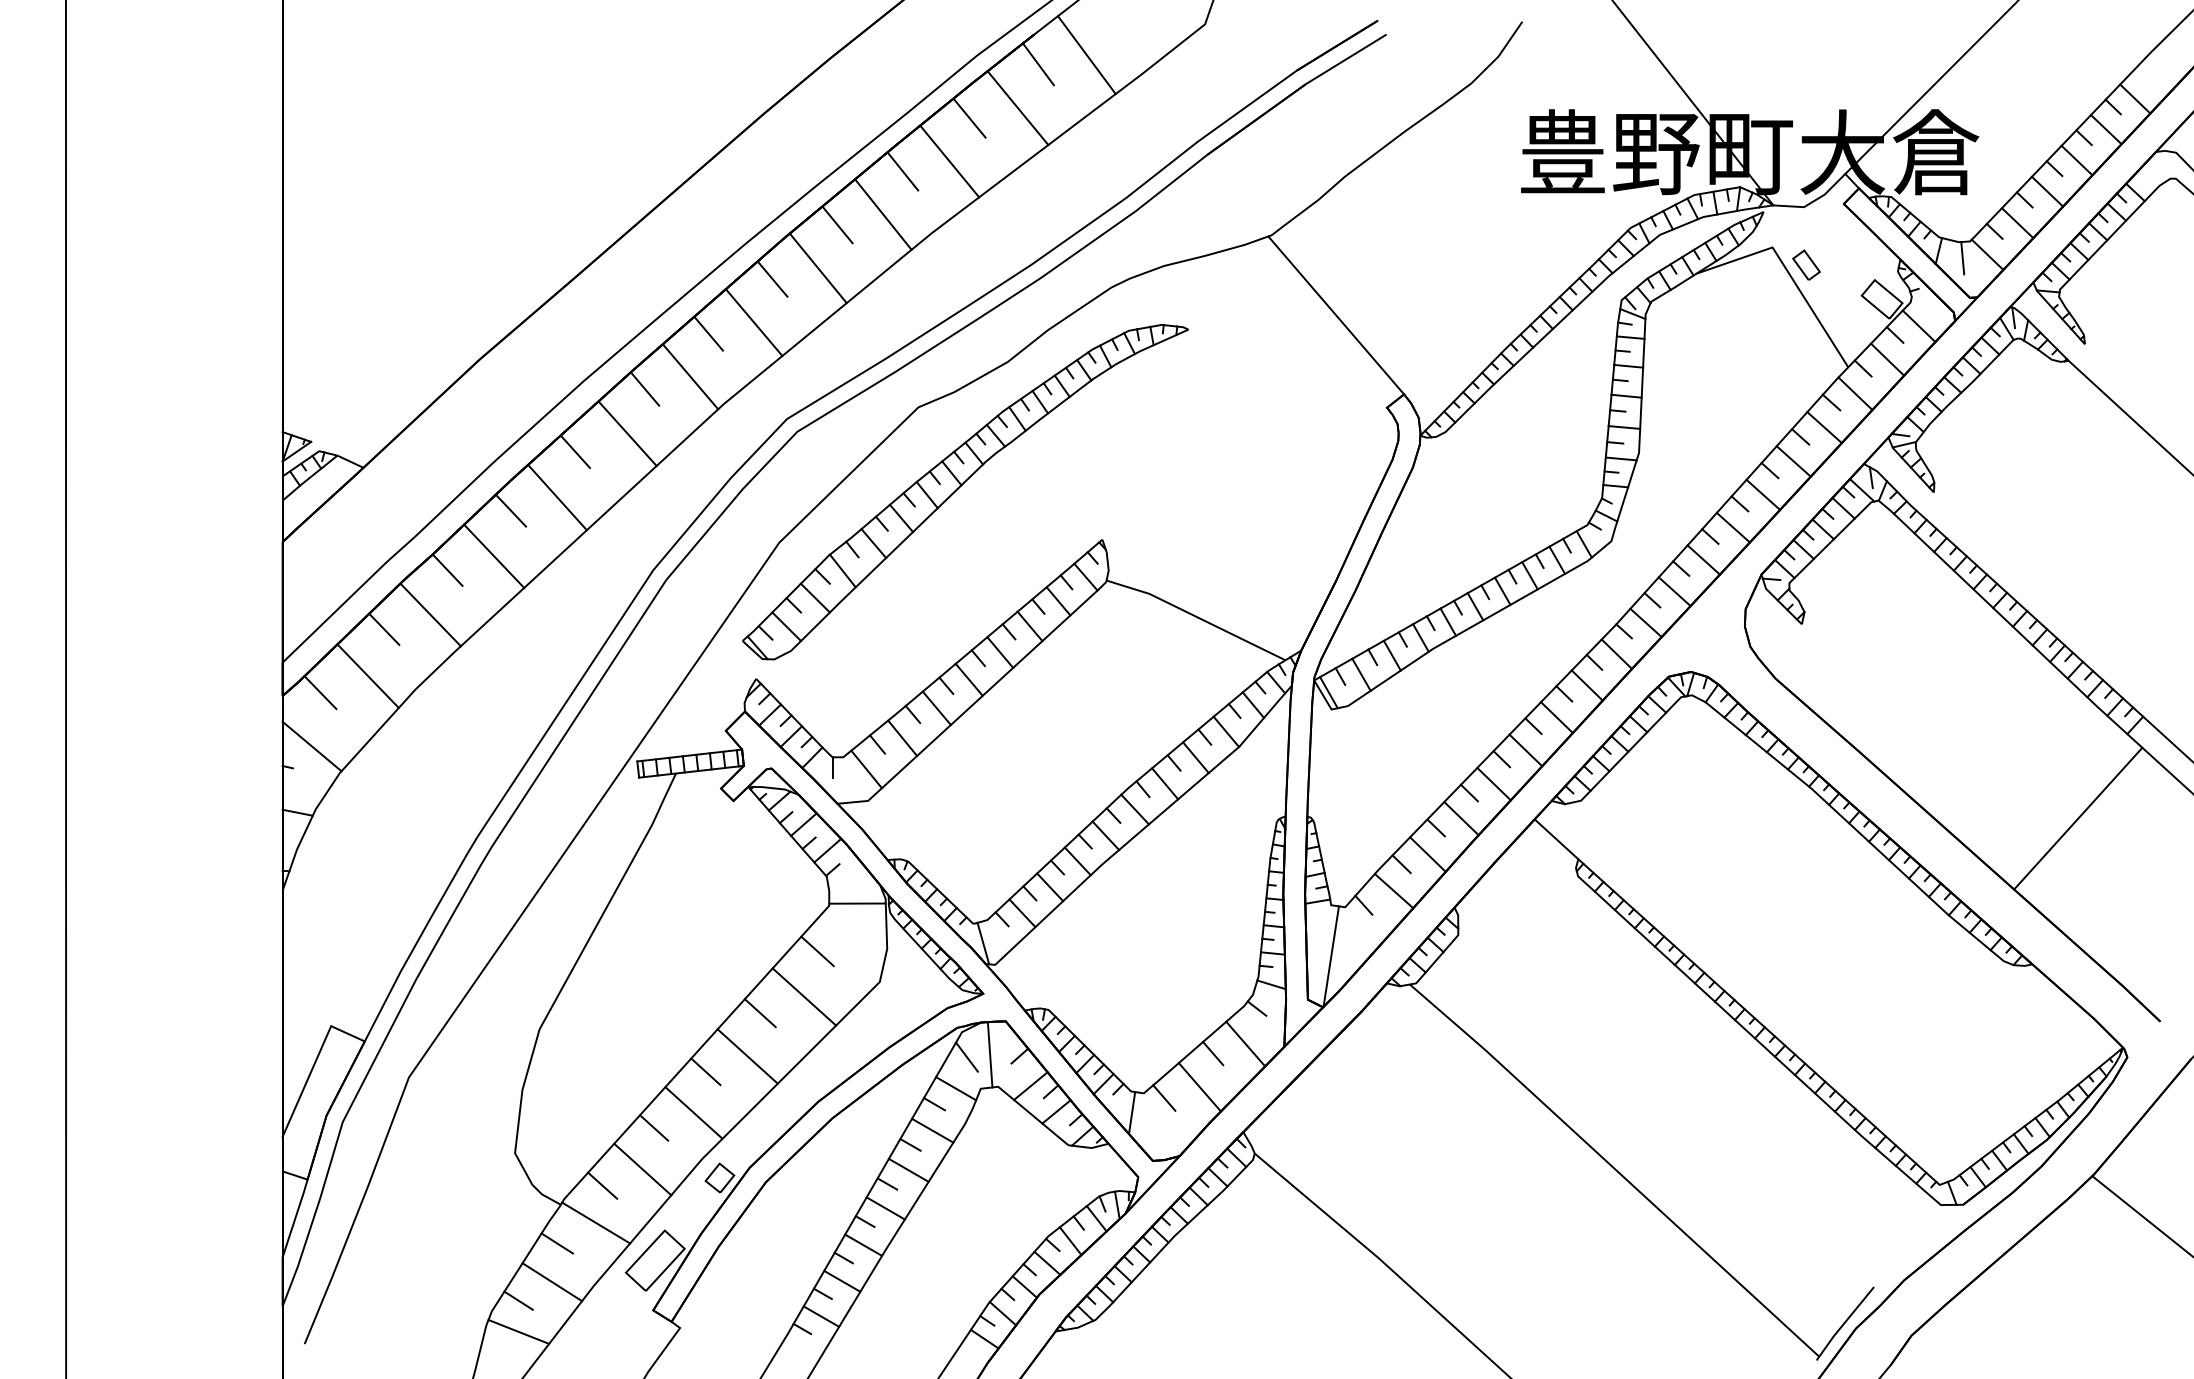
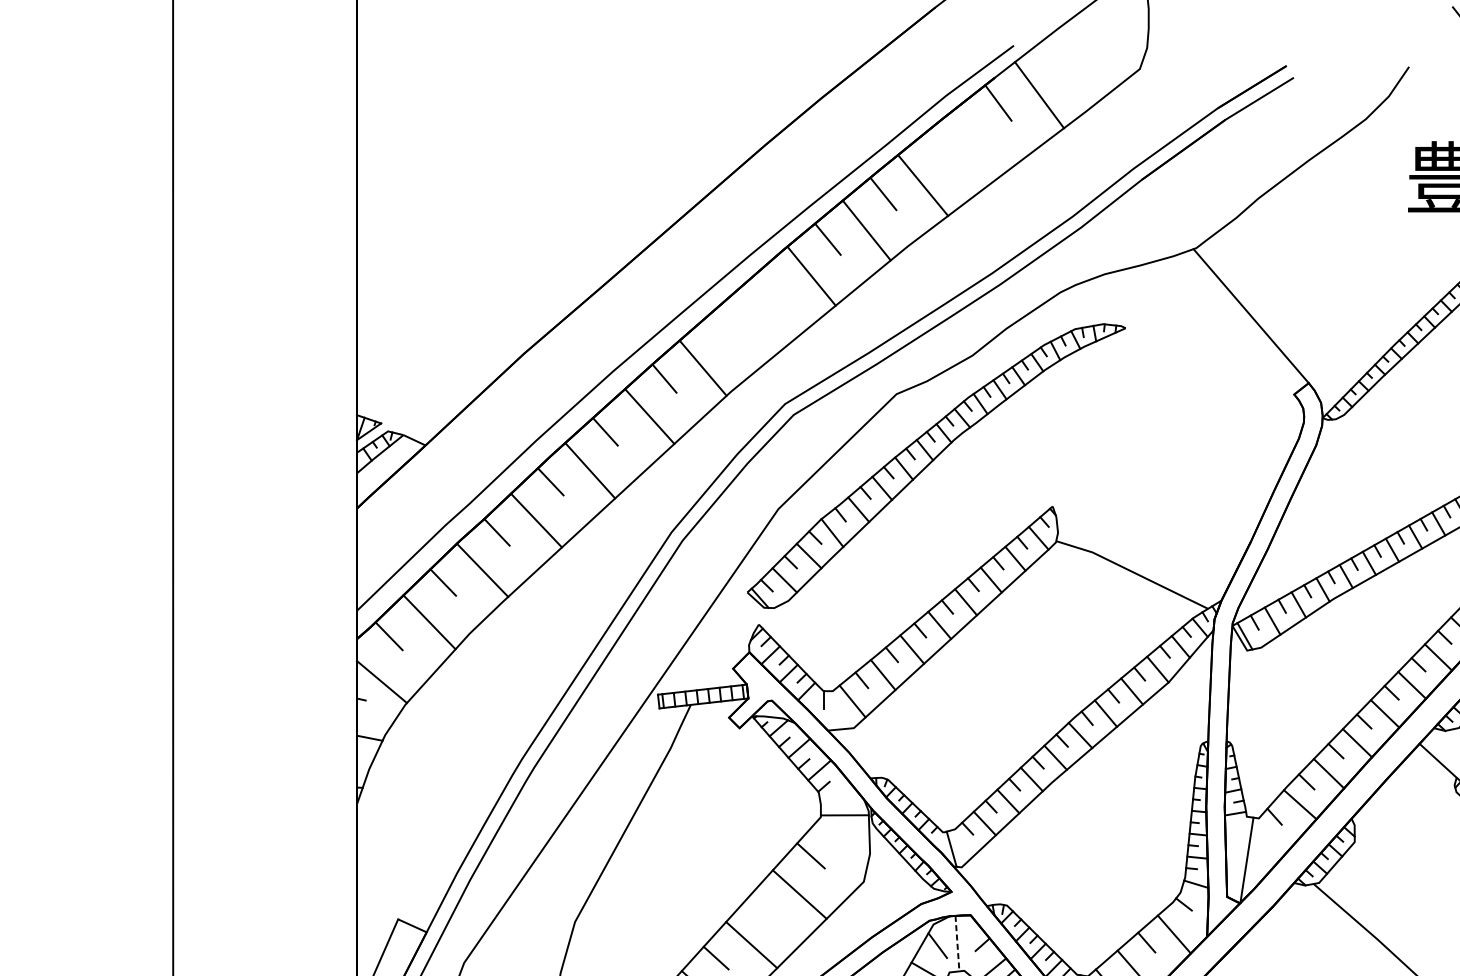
line: (1017, 108) -> (980, 140), removed
line: (969, 117) -> (939, 148), removed
line: (772, 278) -> (772, 284), removed
line: (753, 322) -> (756, 322), removed
line: (708, 333) -> (718, 331), removed
line: (759, 1013) -> (761, 908), removed
line: (990, 1054) -> (957, 943), solid -> dashed

